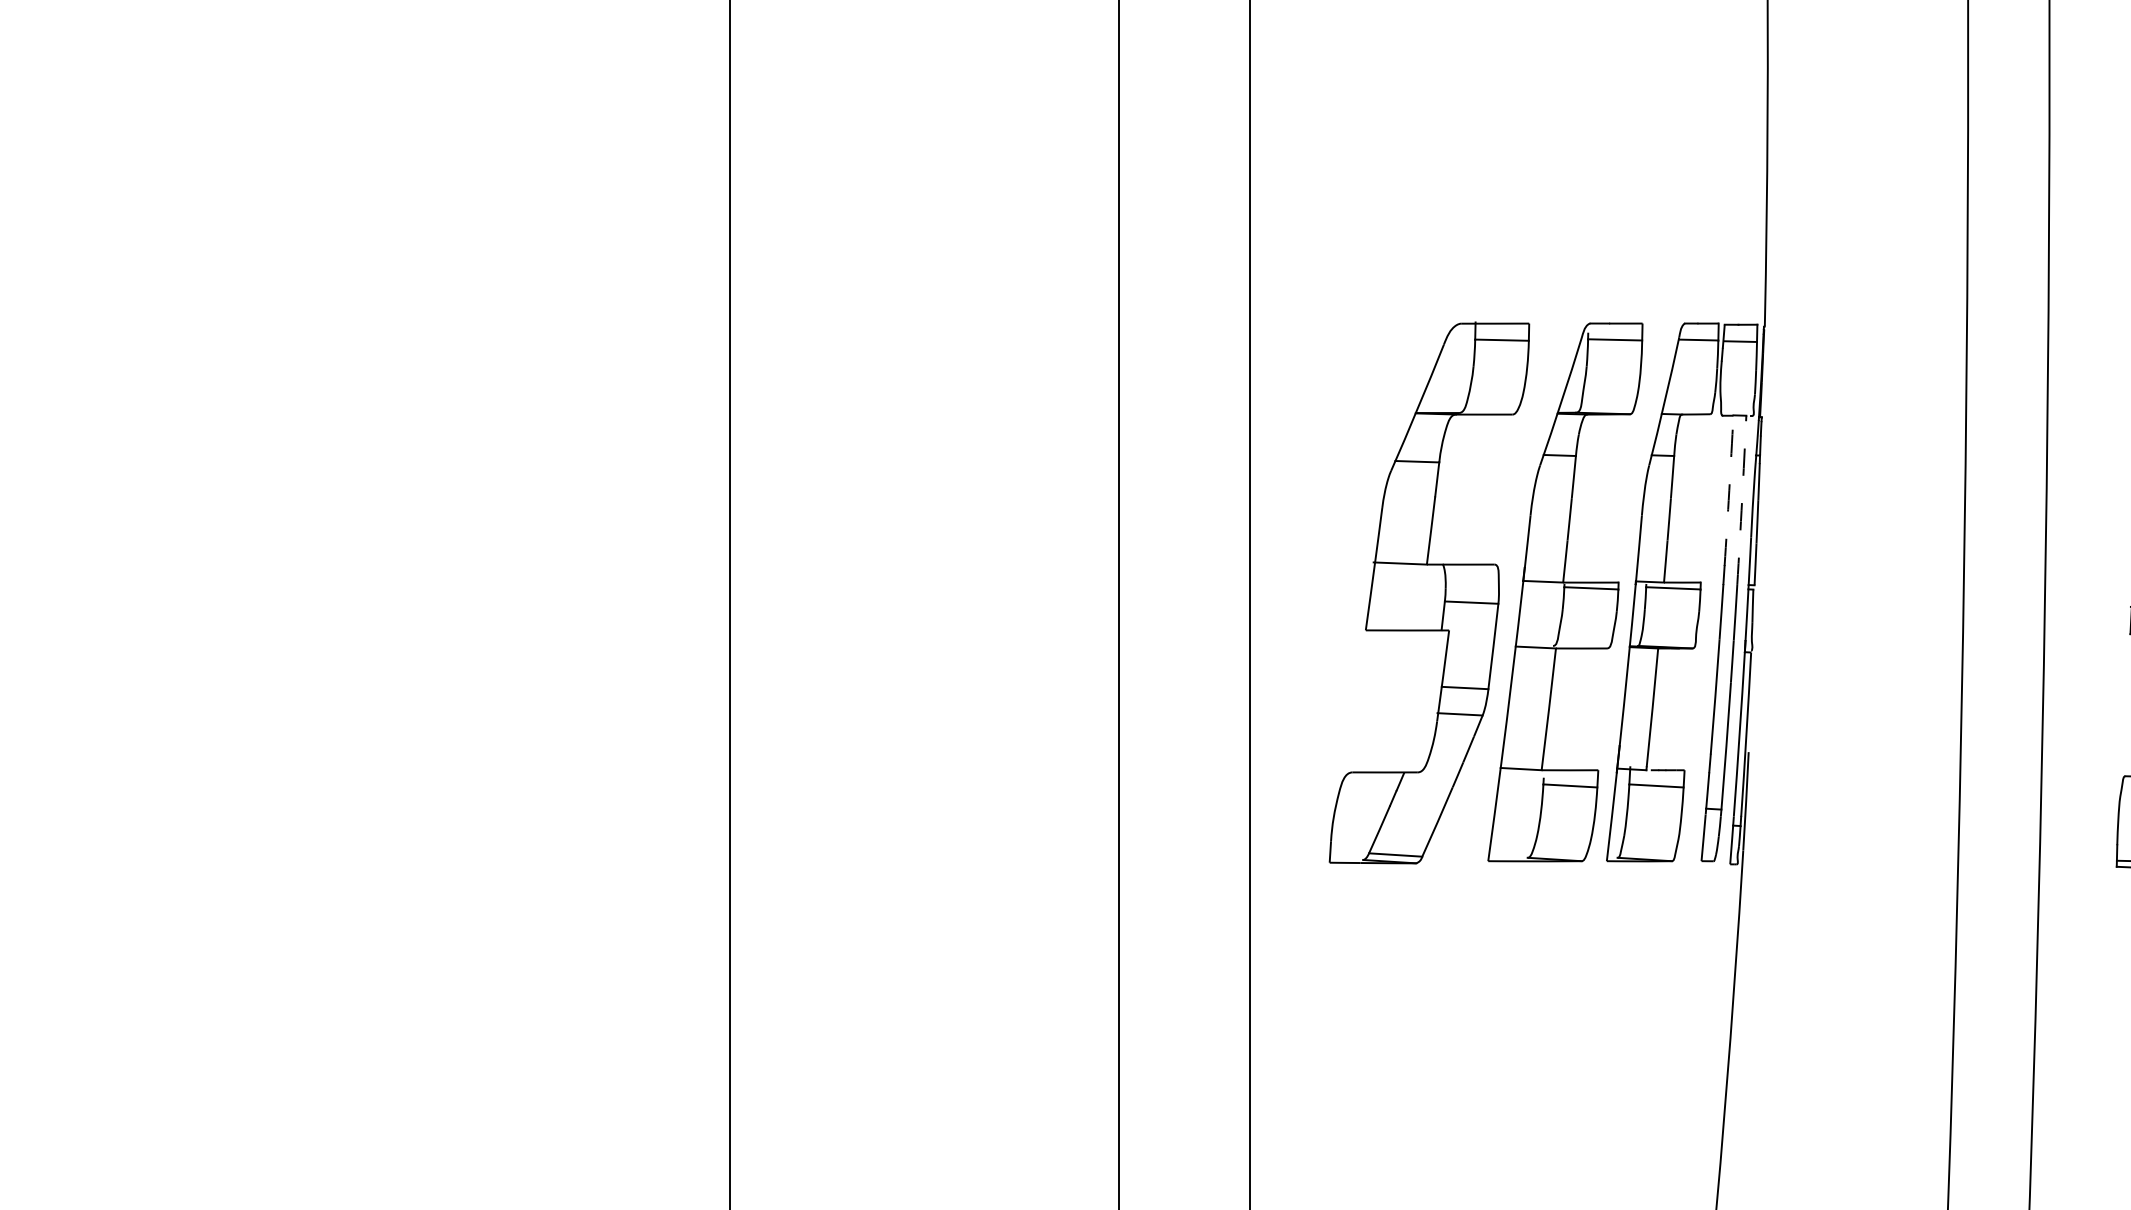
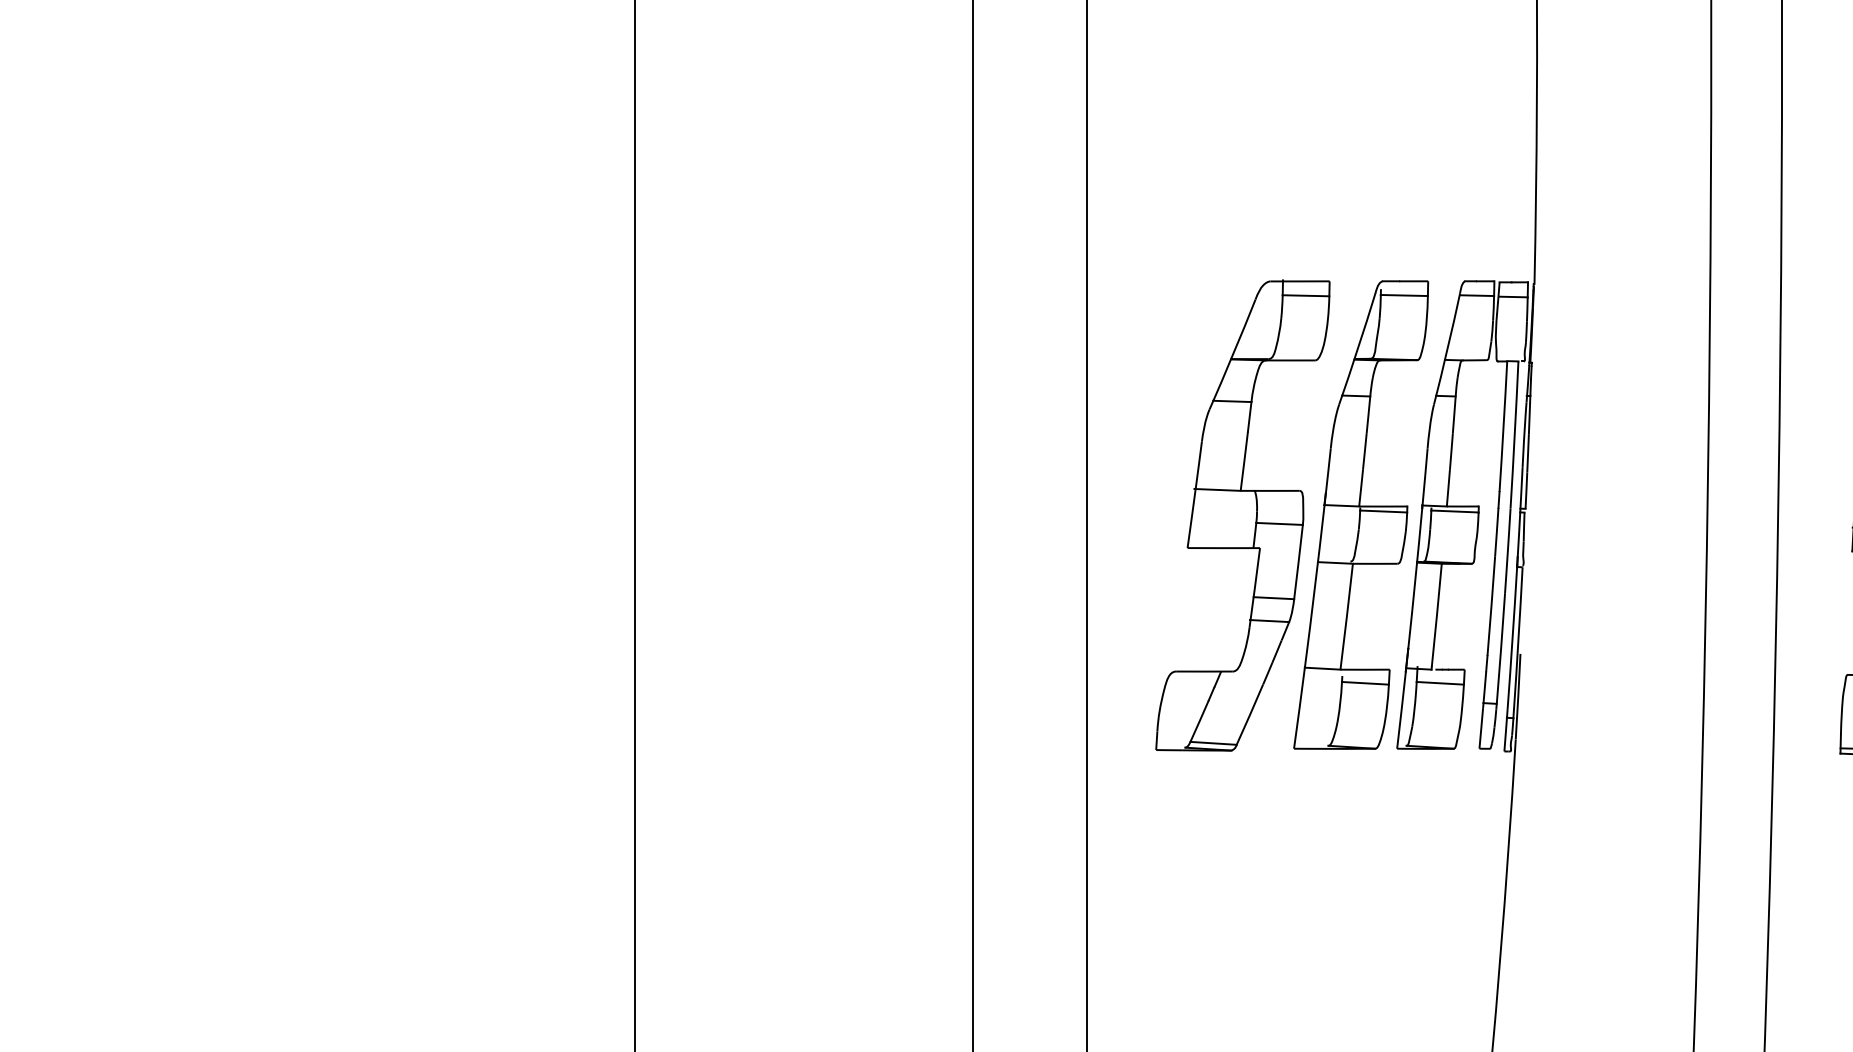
arc: (1729, 490) -> (1503, 426), dashed -> solid
arc: (1742, 500) -> (1515, 435), dashed -> solid

